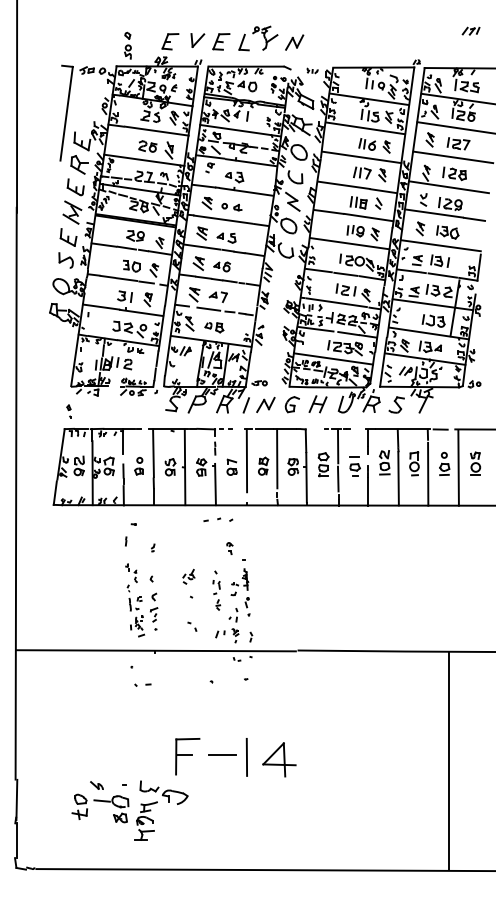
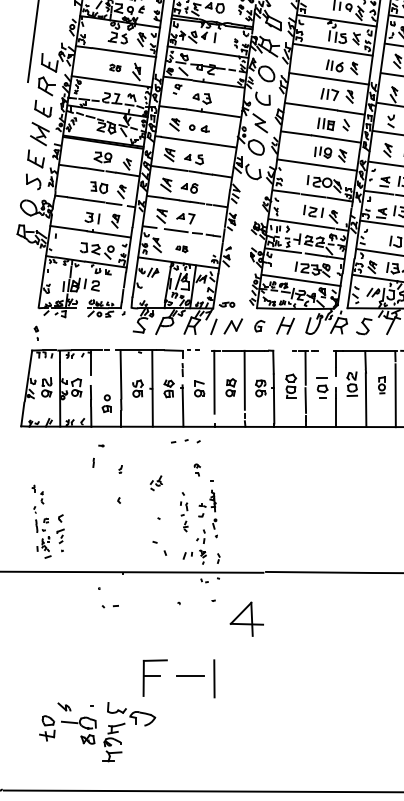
part: (147, 146) -> (114, 67), size x0.6
part: (214, 327) -> (181, 248), size x0.6
part: (291, 404) -> (258, 325), size x0.7
part: (414, 463) -> (381, 384), size x0.7
part: (138, 466) -> (105, 403), moved
part: (188, 576) -> (155, 482), moved
part: (141, 600) -> (47, 521), moved
part: (192, 626) -> (159, 547), size x1.6
part: (279, 759) -> (246, 618), moved

